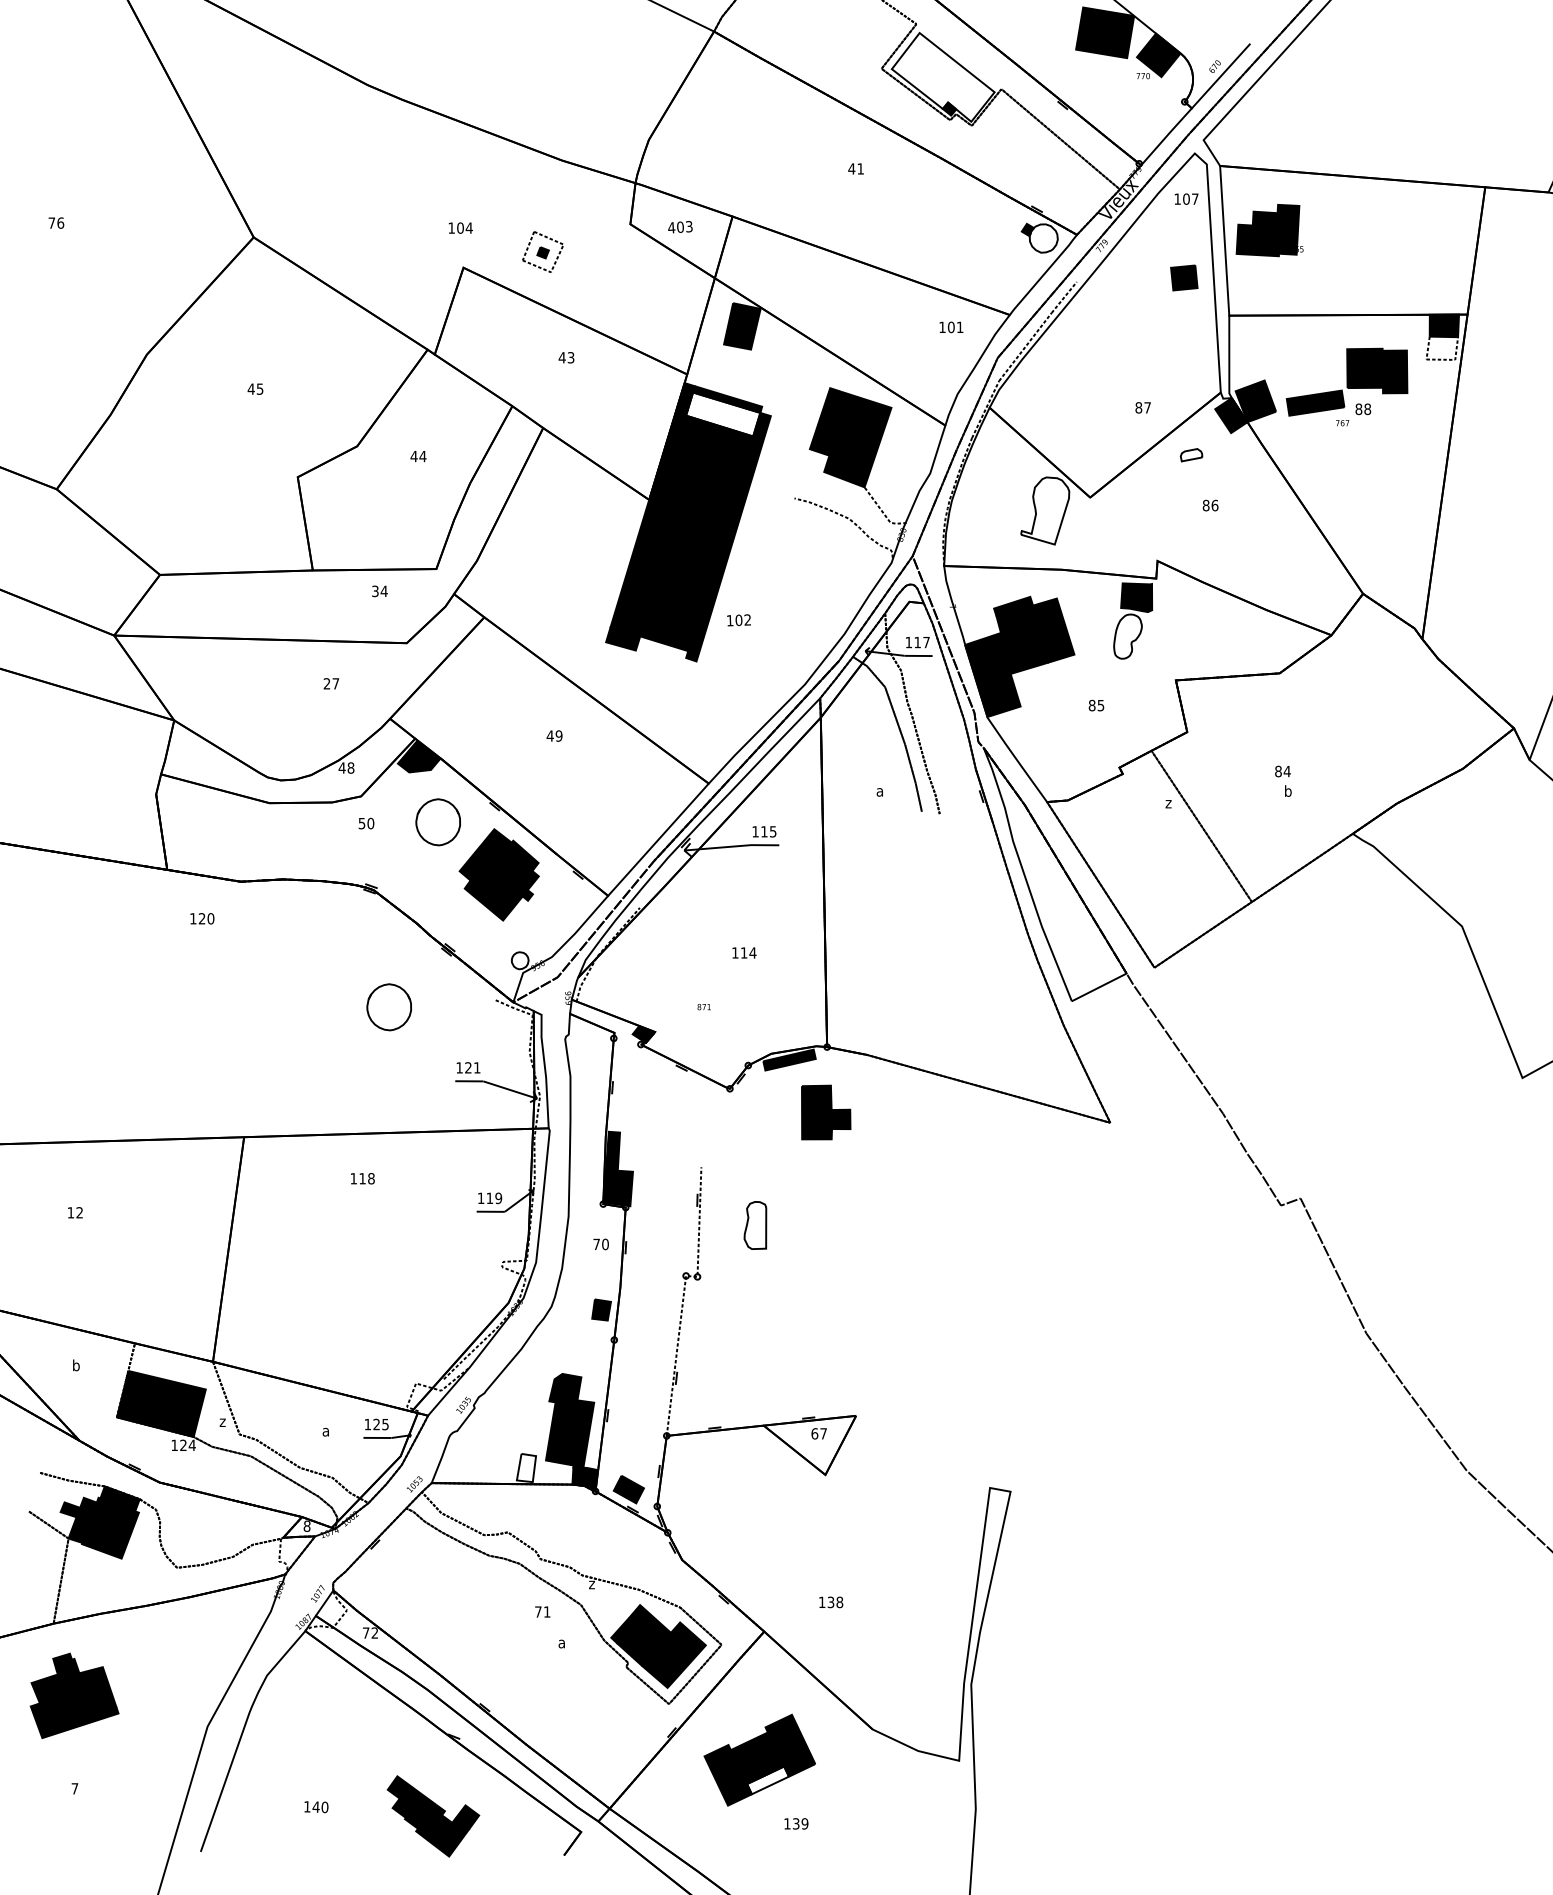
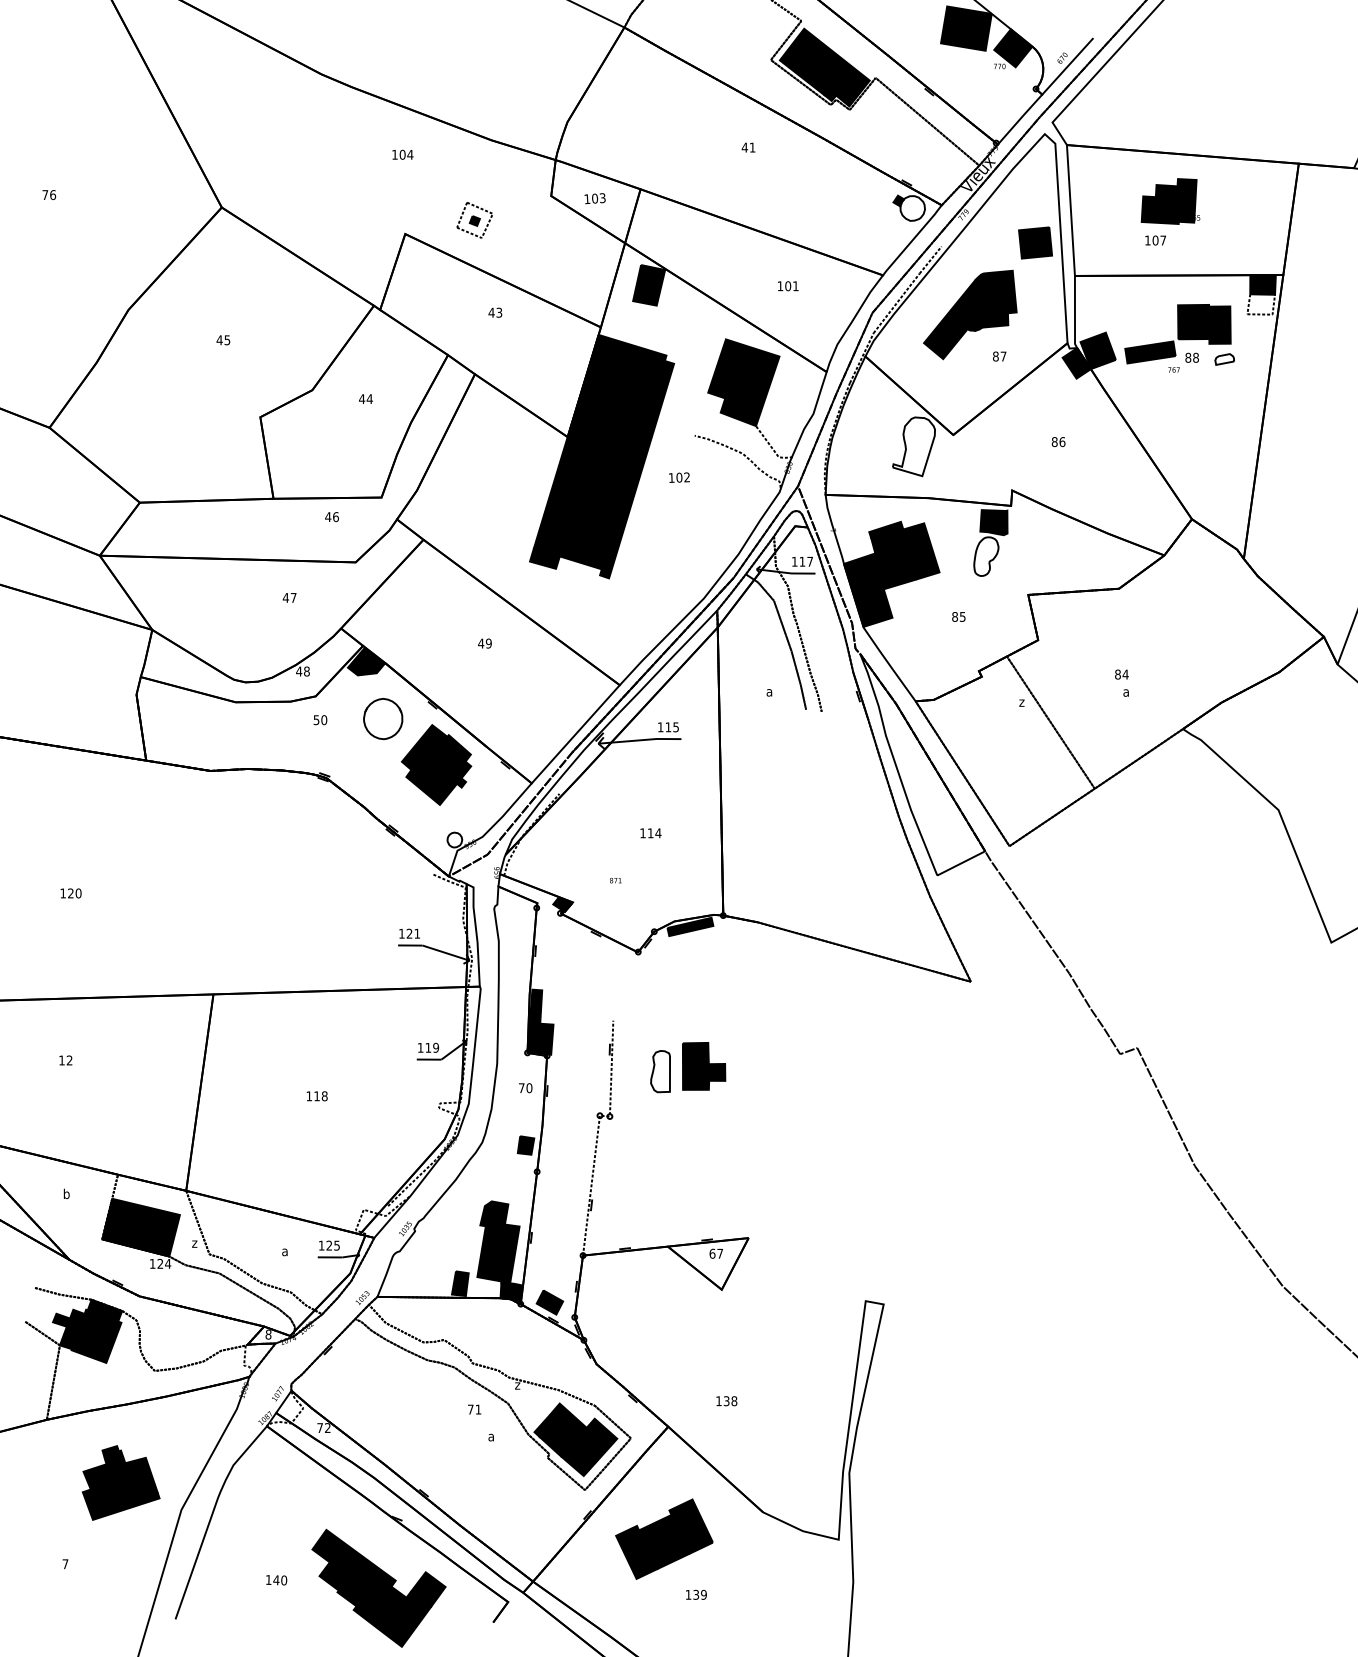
fill: (942, 77) -> (824, 67), added
text: (1186, 198) -> (1155, 239), moved
text: (460, 227) -> (402, 154), moved
text: (671, 227) -> (587, 198), 403 -> 103
part: (1269, 230) -> (1170, 201), moved
part: (1184, 277) -> (1035, 242), size x1.43
text: (951, 327) -> (788, 286), moved
part: (1109, 359) -> (970, 314), added
fill: (723, 414) -> (632, 362), added
part: (1191, 455) -> (1224, 359), moved
text: (379, 591) -> (331, 517), 34 -> 46
text: (738, 620) -> (679, 477), moved
text: (326, 683) -> (285, 597), 27 -> 47
text: (1287, 790) -> (1125, 691), b -> a
text: (202, 918) -> (71, 893), moved
part: (388, 1007) -> (339, 880), removed
part: (826, 1112) -> (704, 1066), moved
text: (362, 1178) -> (316, 1096), moved
fill: (526, 1467) -> (460, 1283), added
part: (74, 1695) -> (121, 1482), moved
fill: (767, 1780) -> (671, 1556), added
part: (433, 1816) -> (379, 1588), size x1.67

